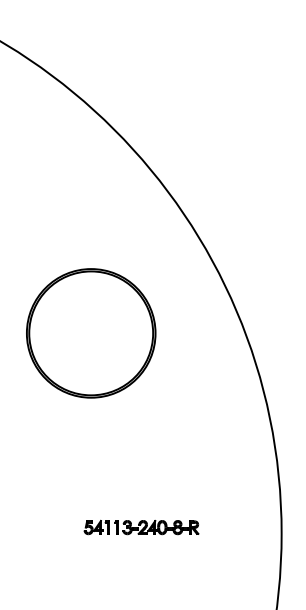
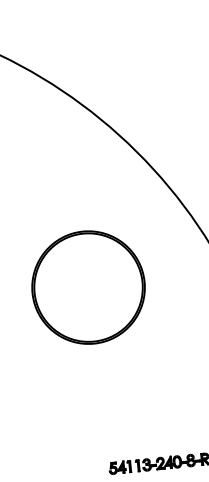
part: (91, 333) -> (88, 287), moved

